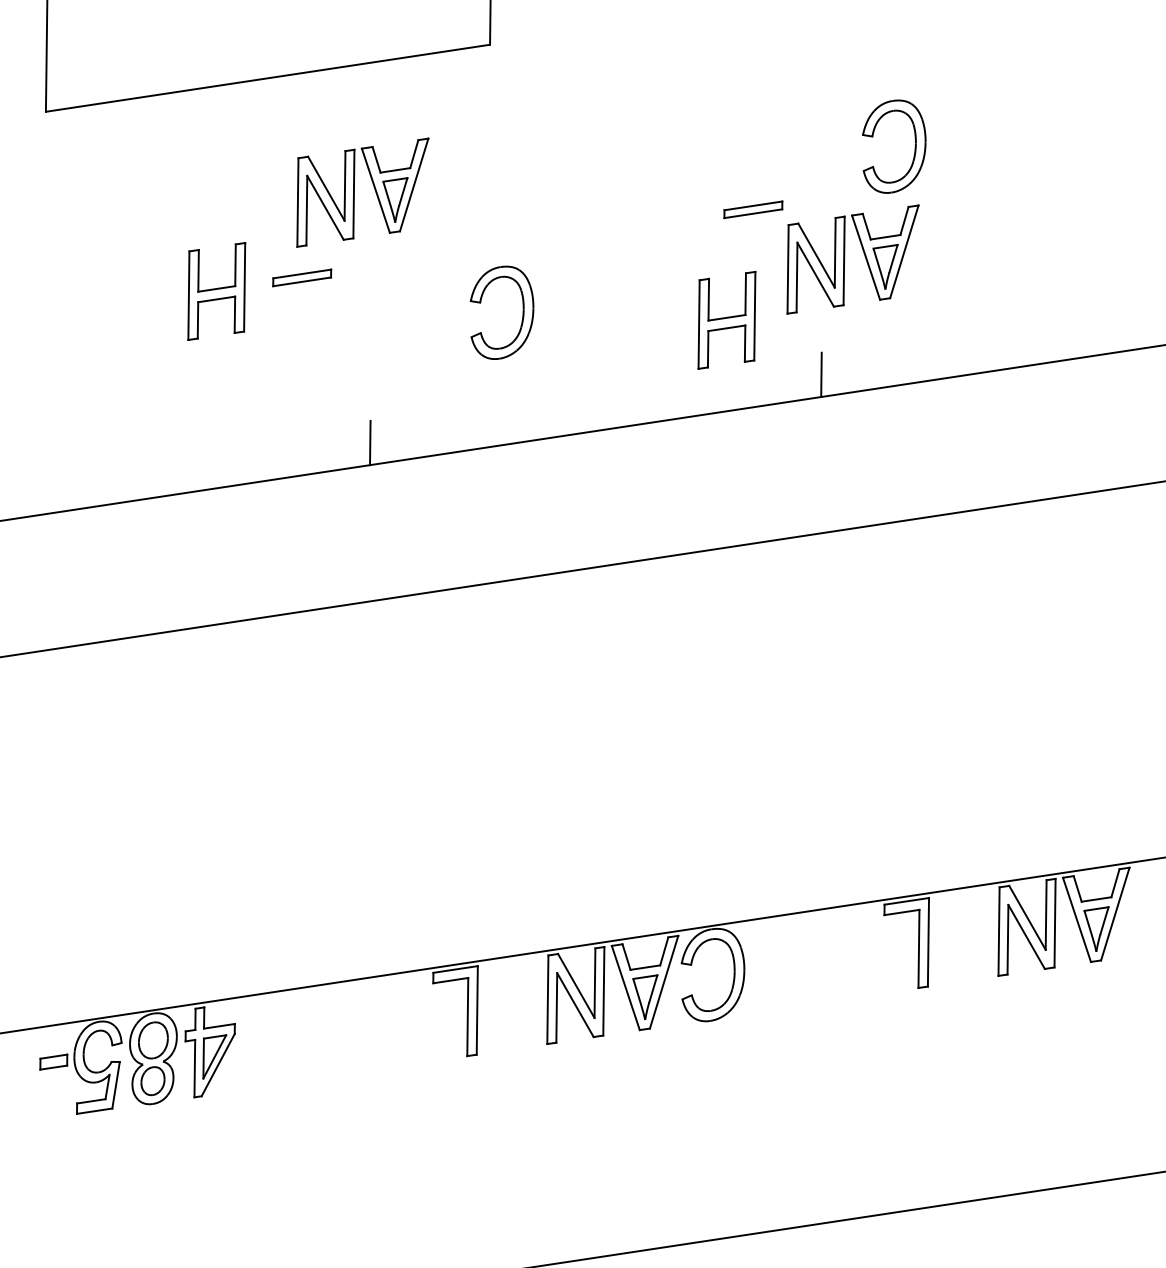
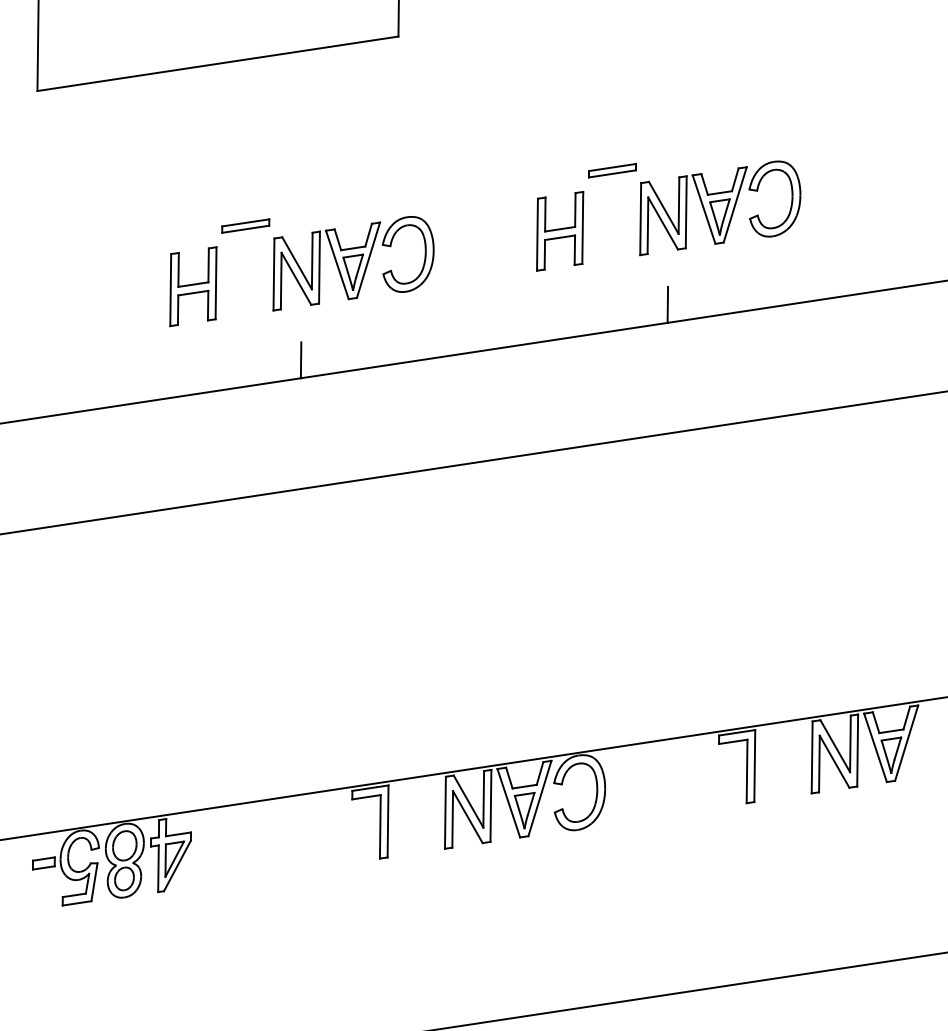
part: (914, 146) -> (791, 198), moved
part: (354, 192) -> (319, 266), moved
part: (216, 291) -> (193, 286), moved
part: (726, 319) -> (559, 230), moved

